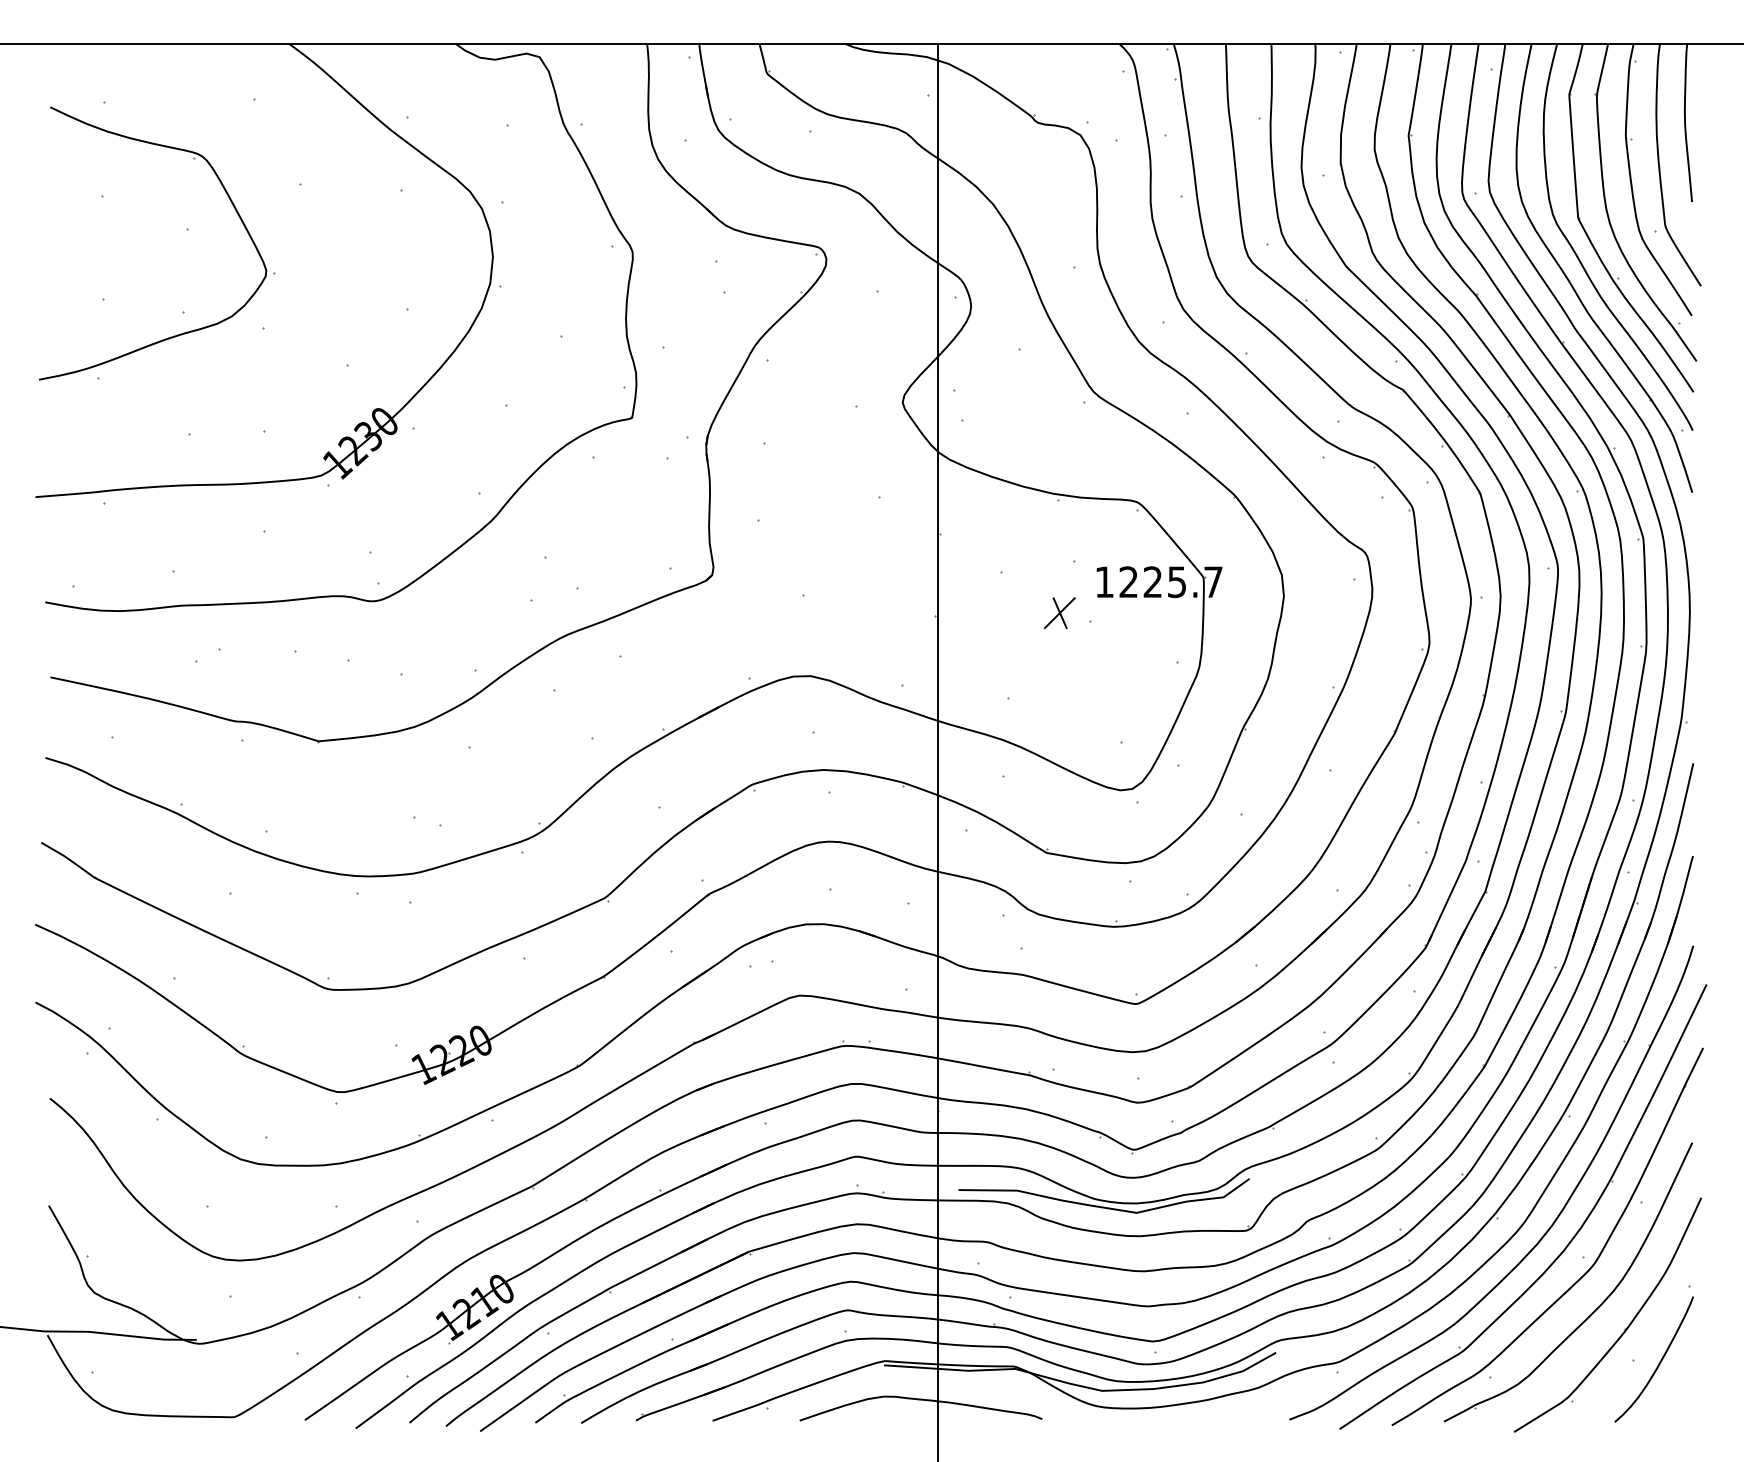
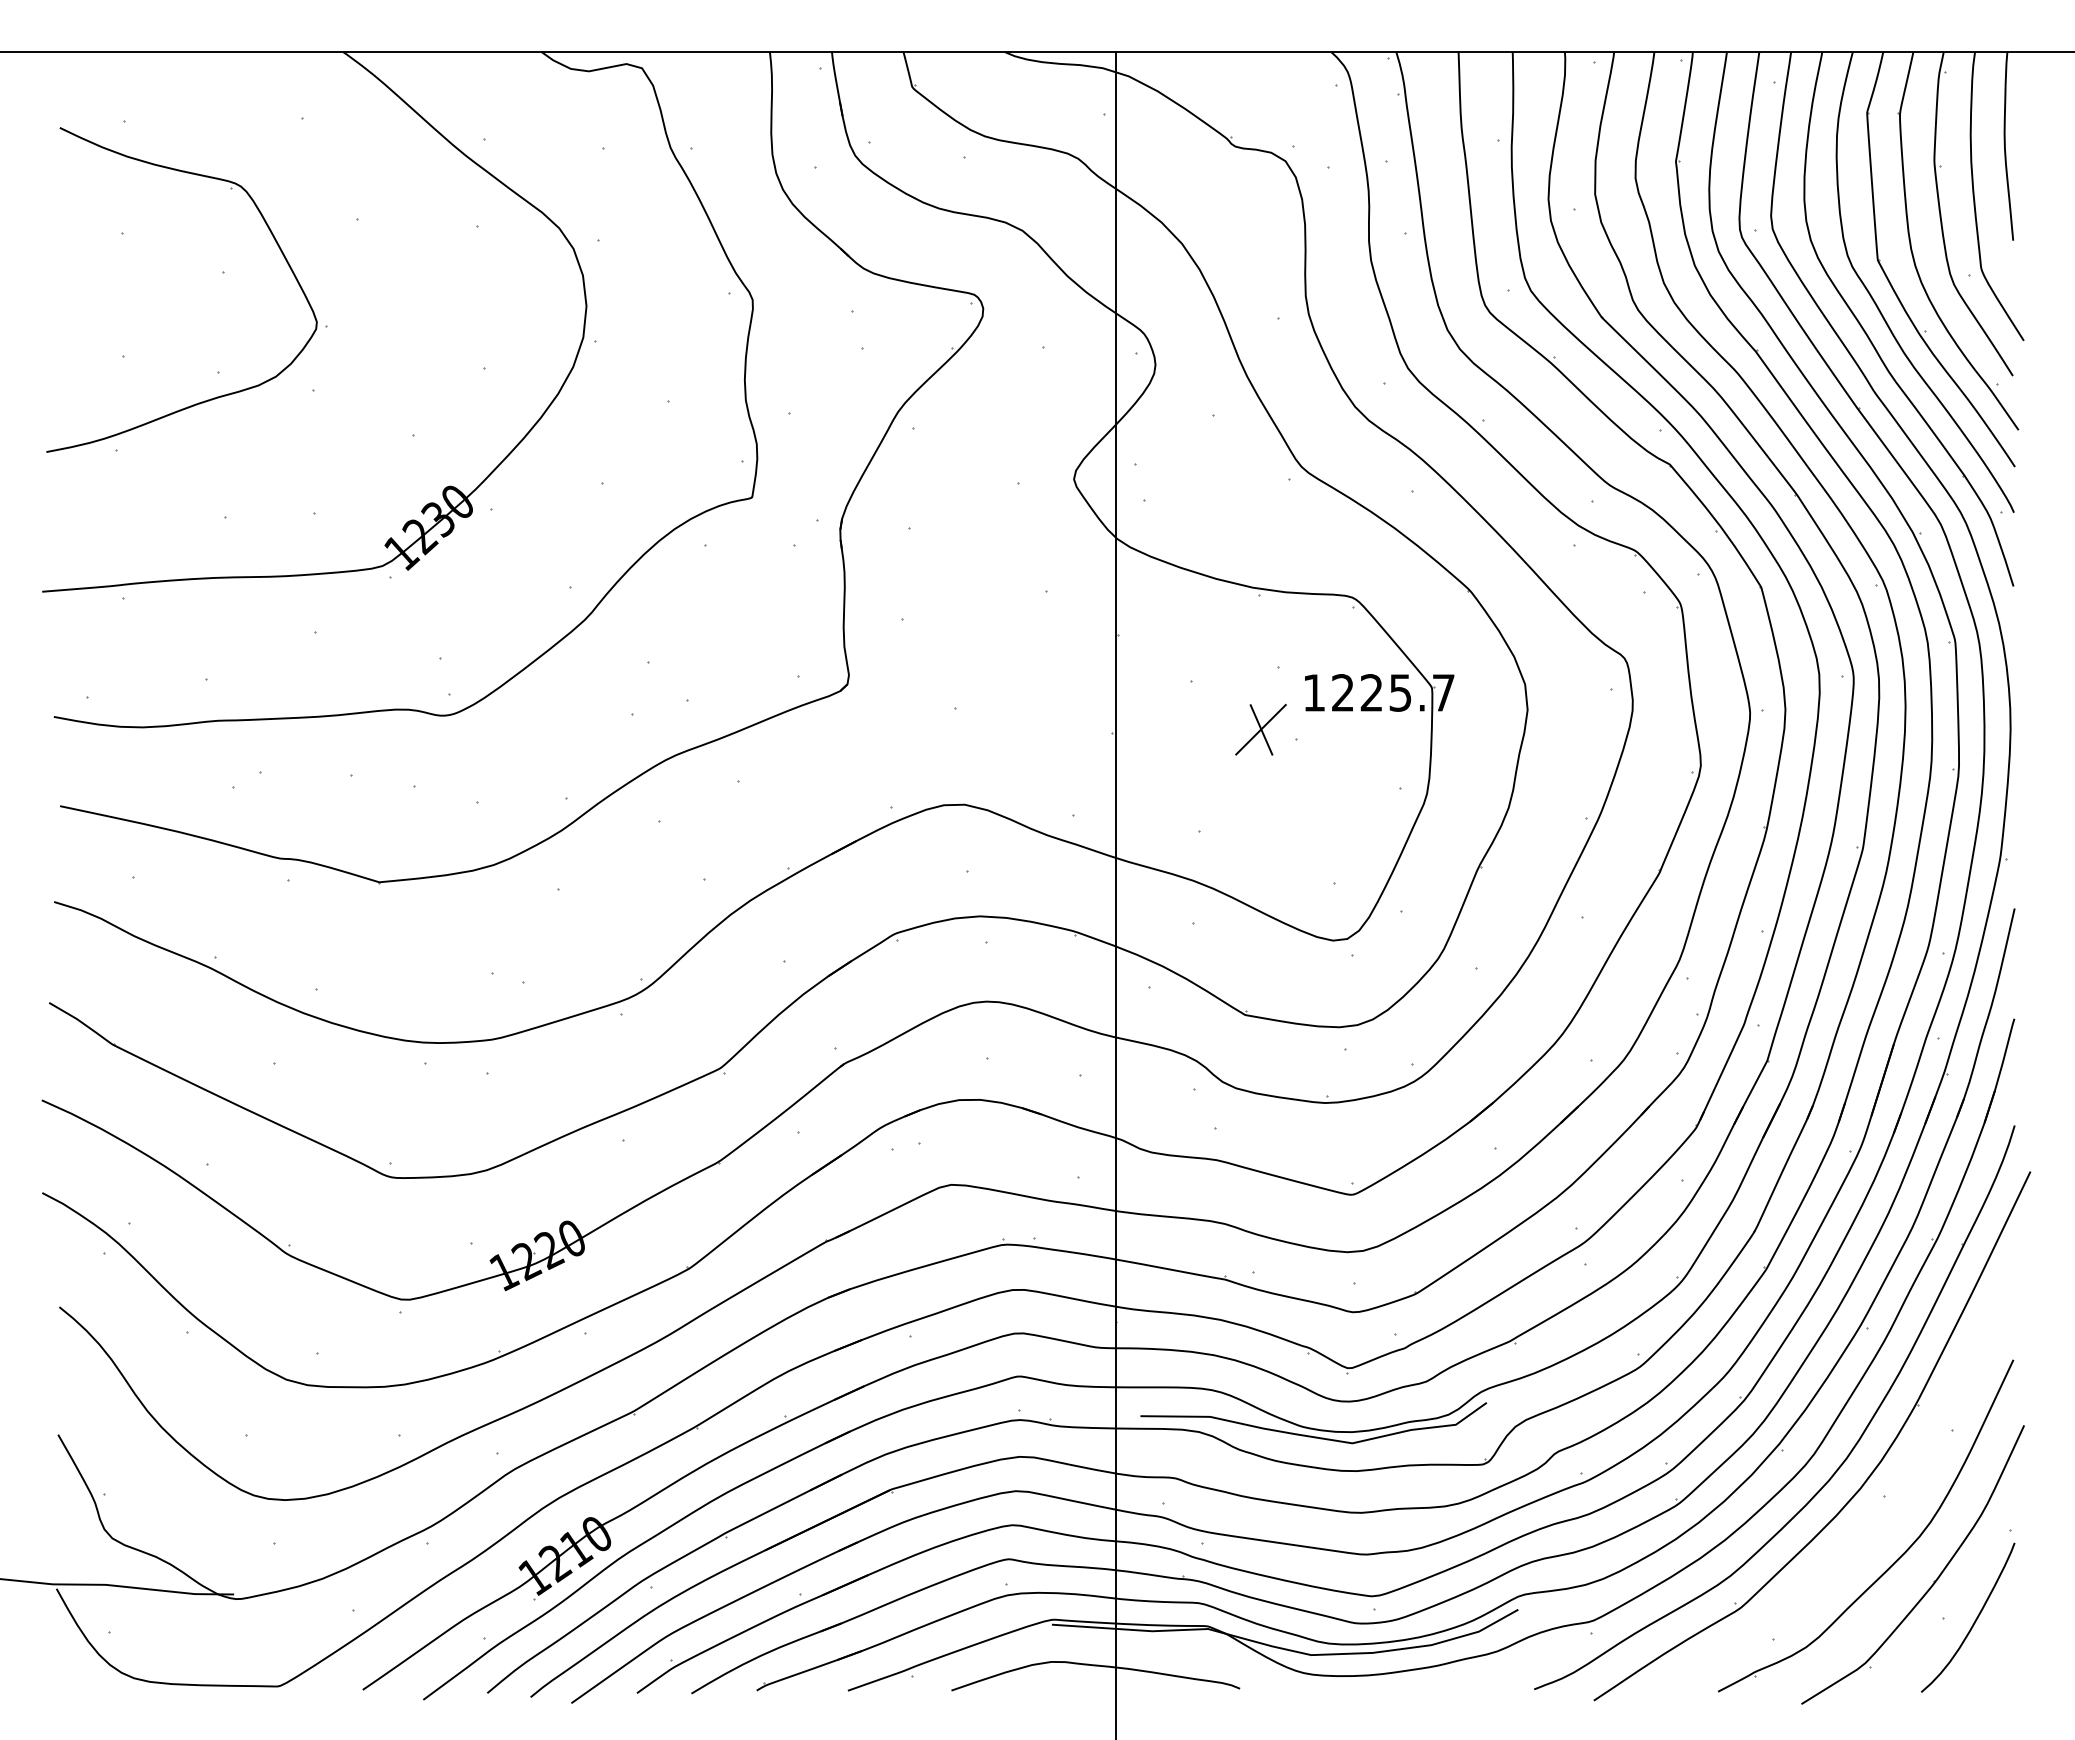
part: (1059, 612) -> (1260, 729), size x1.4
part: (1584, 1273) -> (1885, 1515), removed

